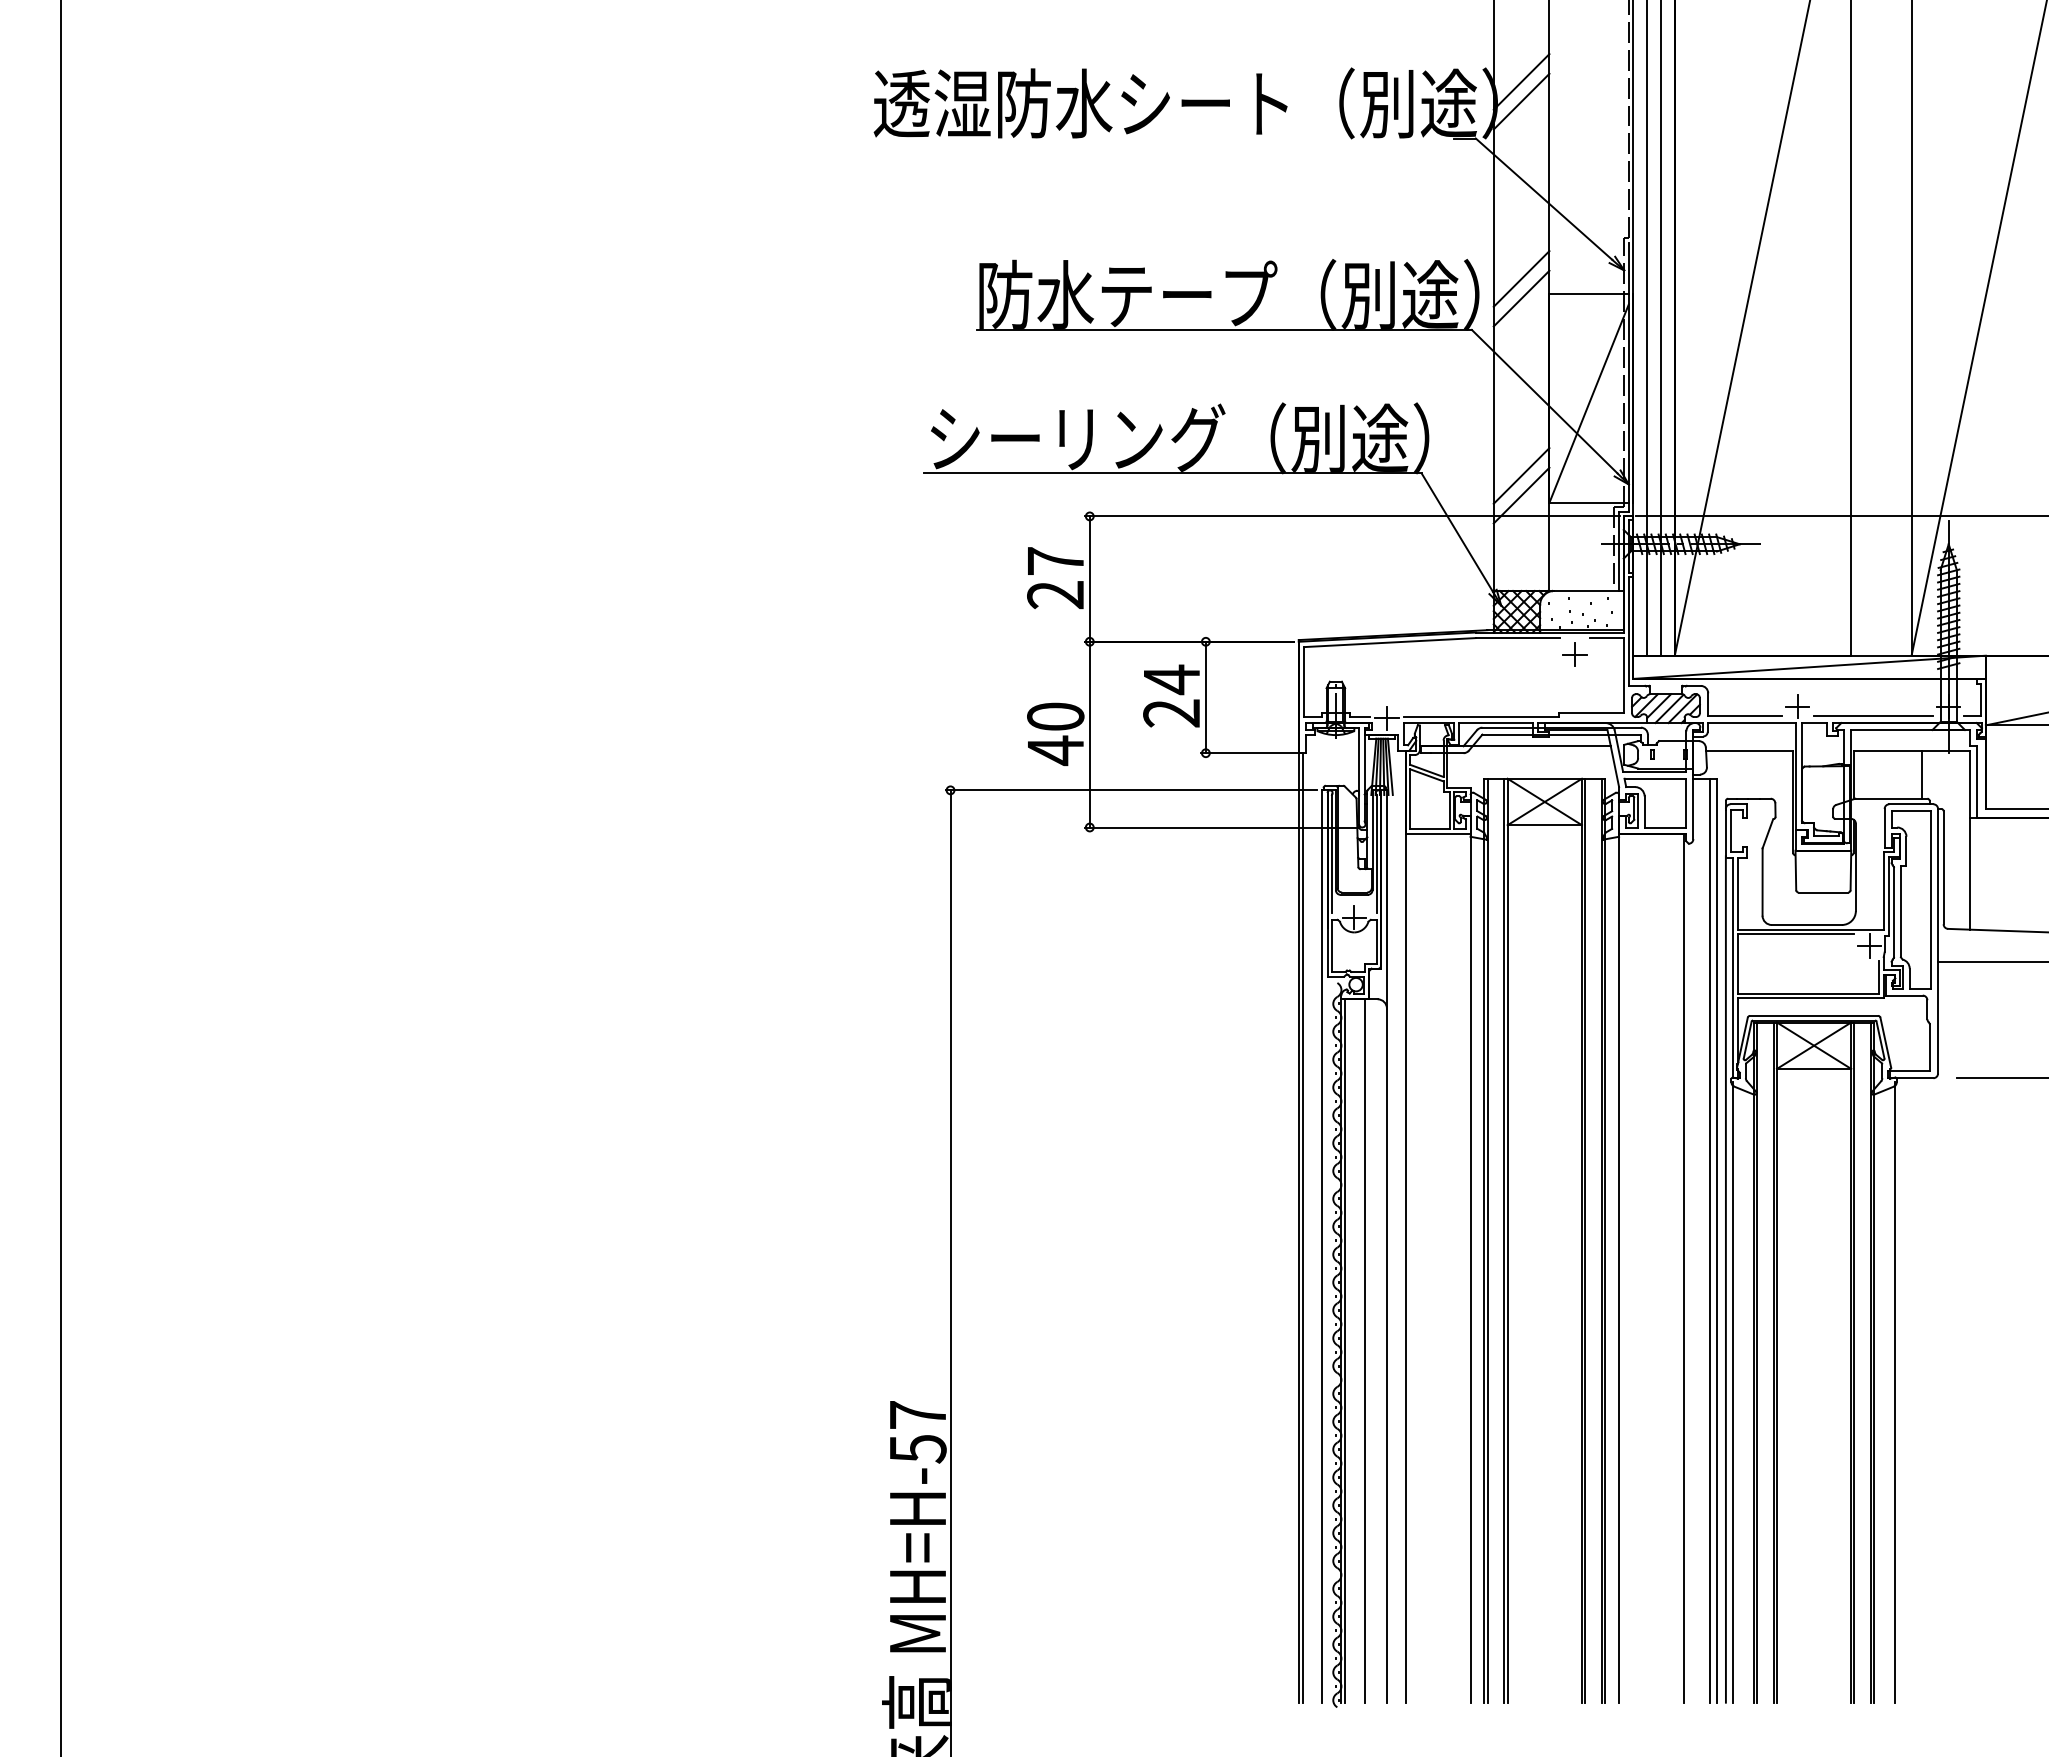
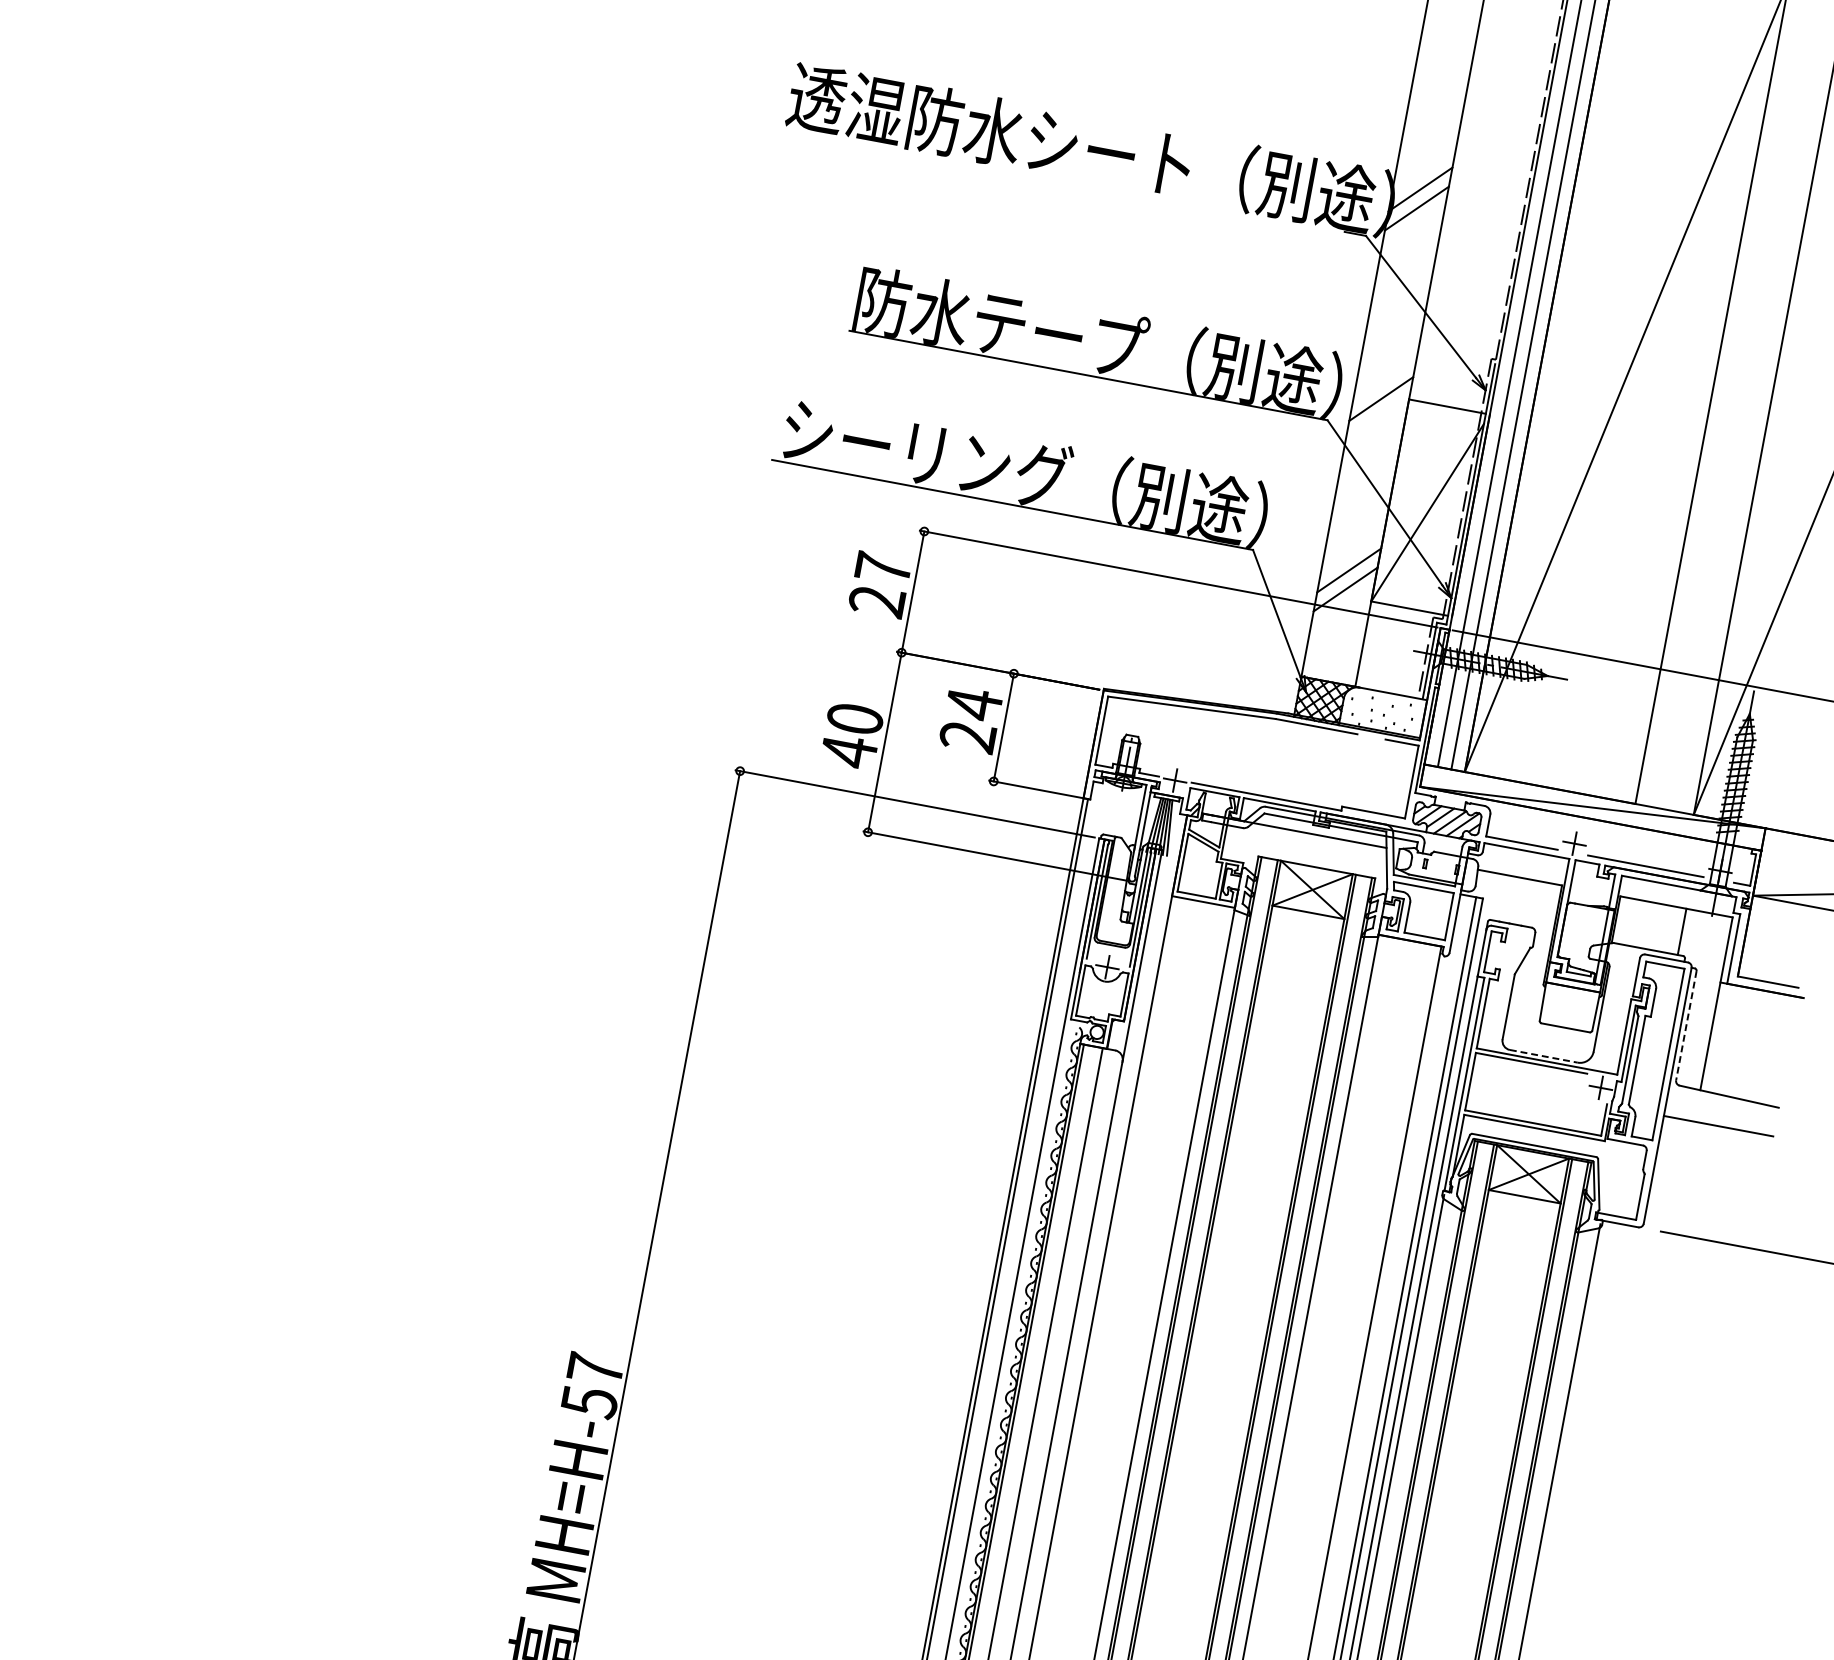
line: (1521, 278) -> (1384, 379), removed
part: (1574, 654) -> (1368, 752), removed
line: (1943, 867) -> (1686, 1025), solid -> dashed
line: (1807, 925) -> (1544, 1056), solid -> dashed

